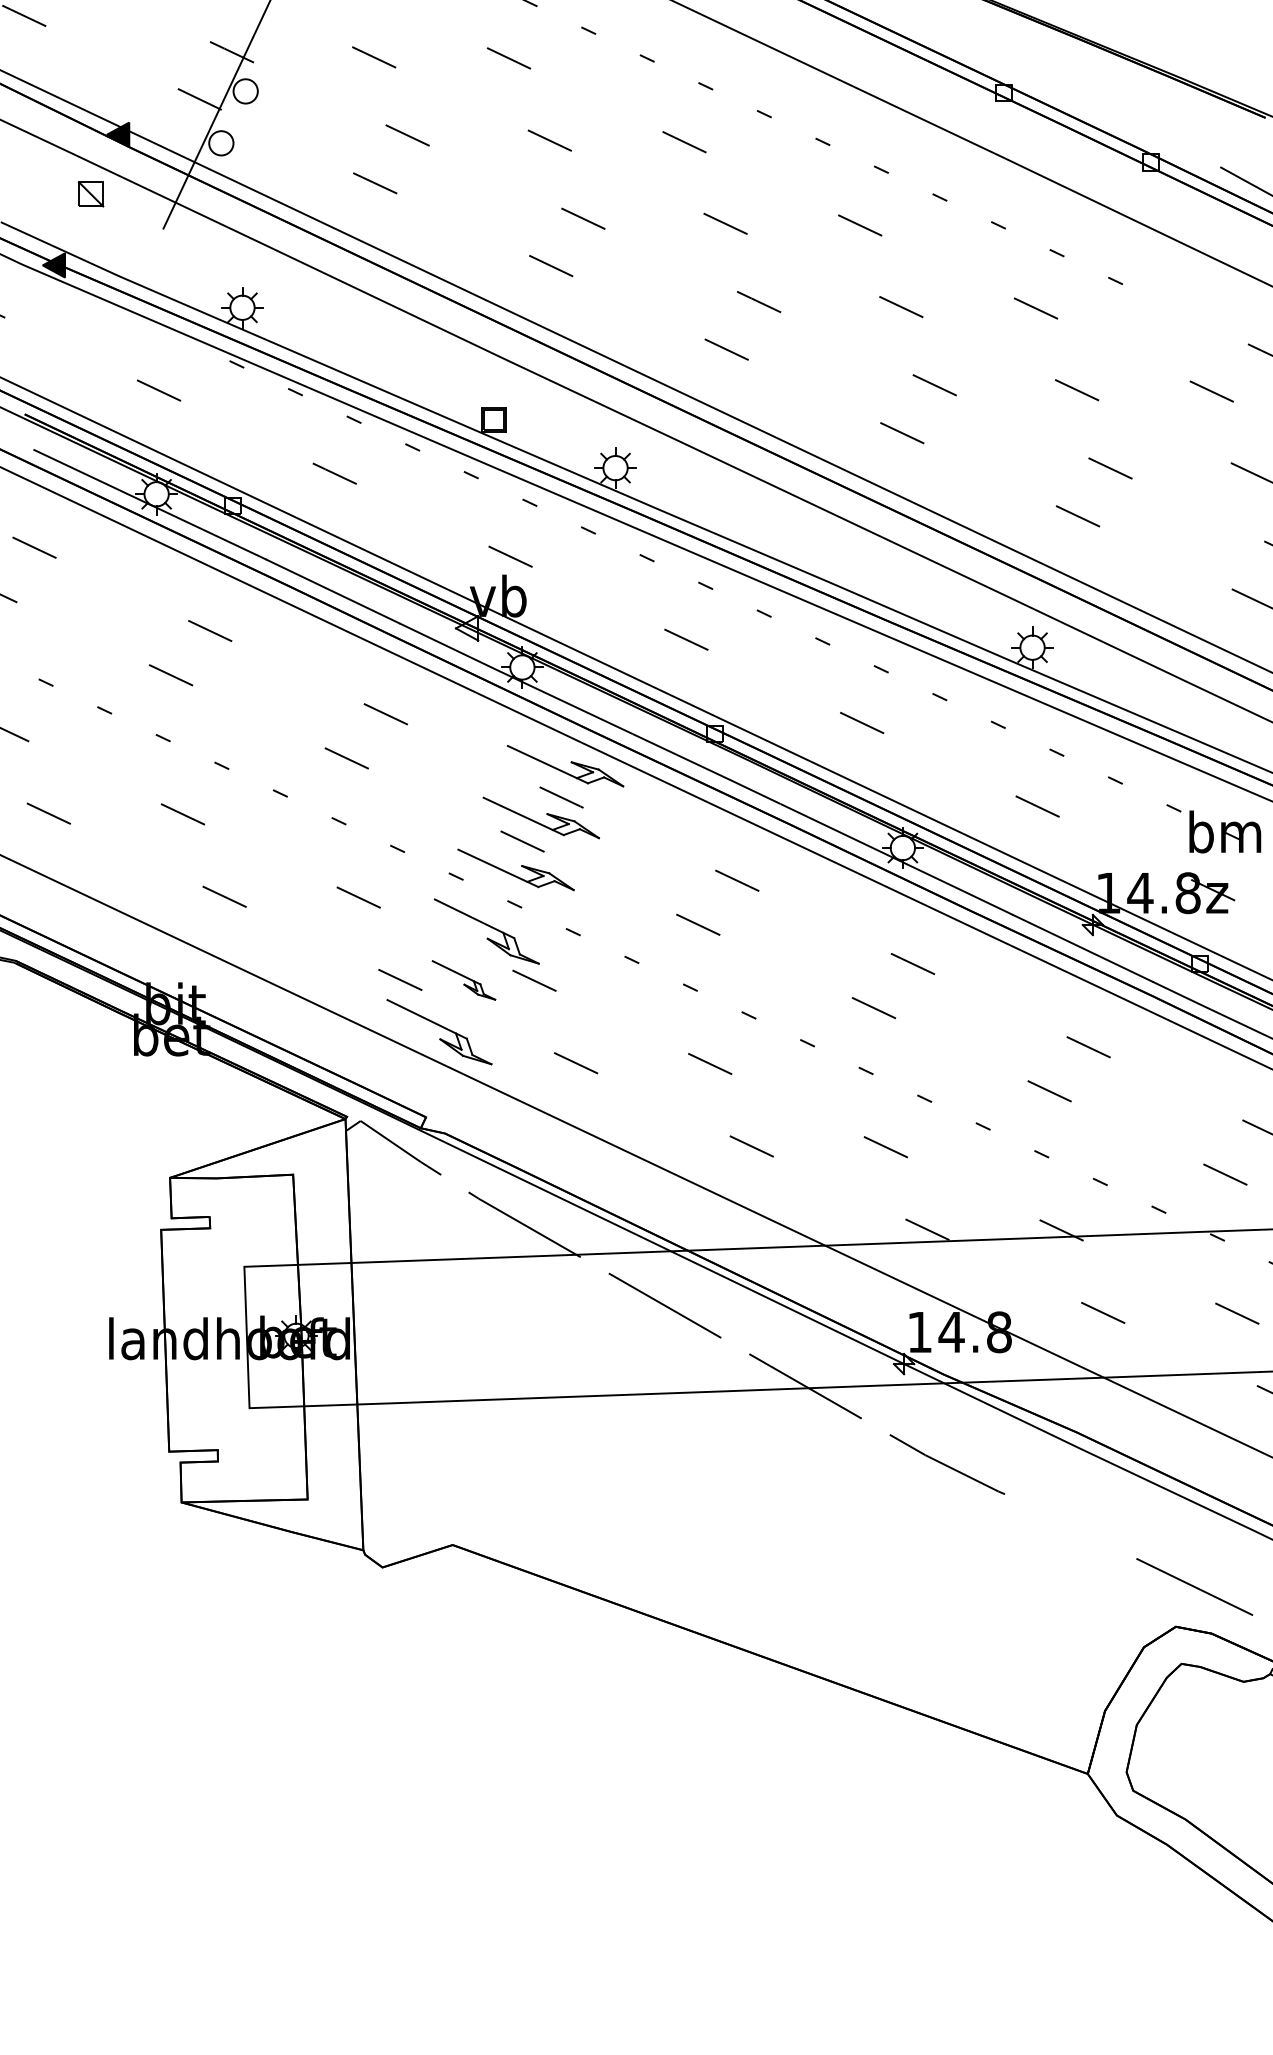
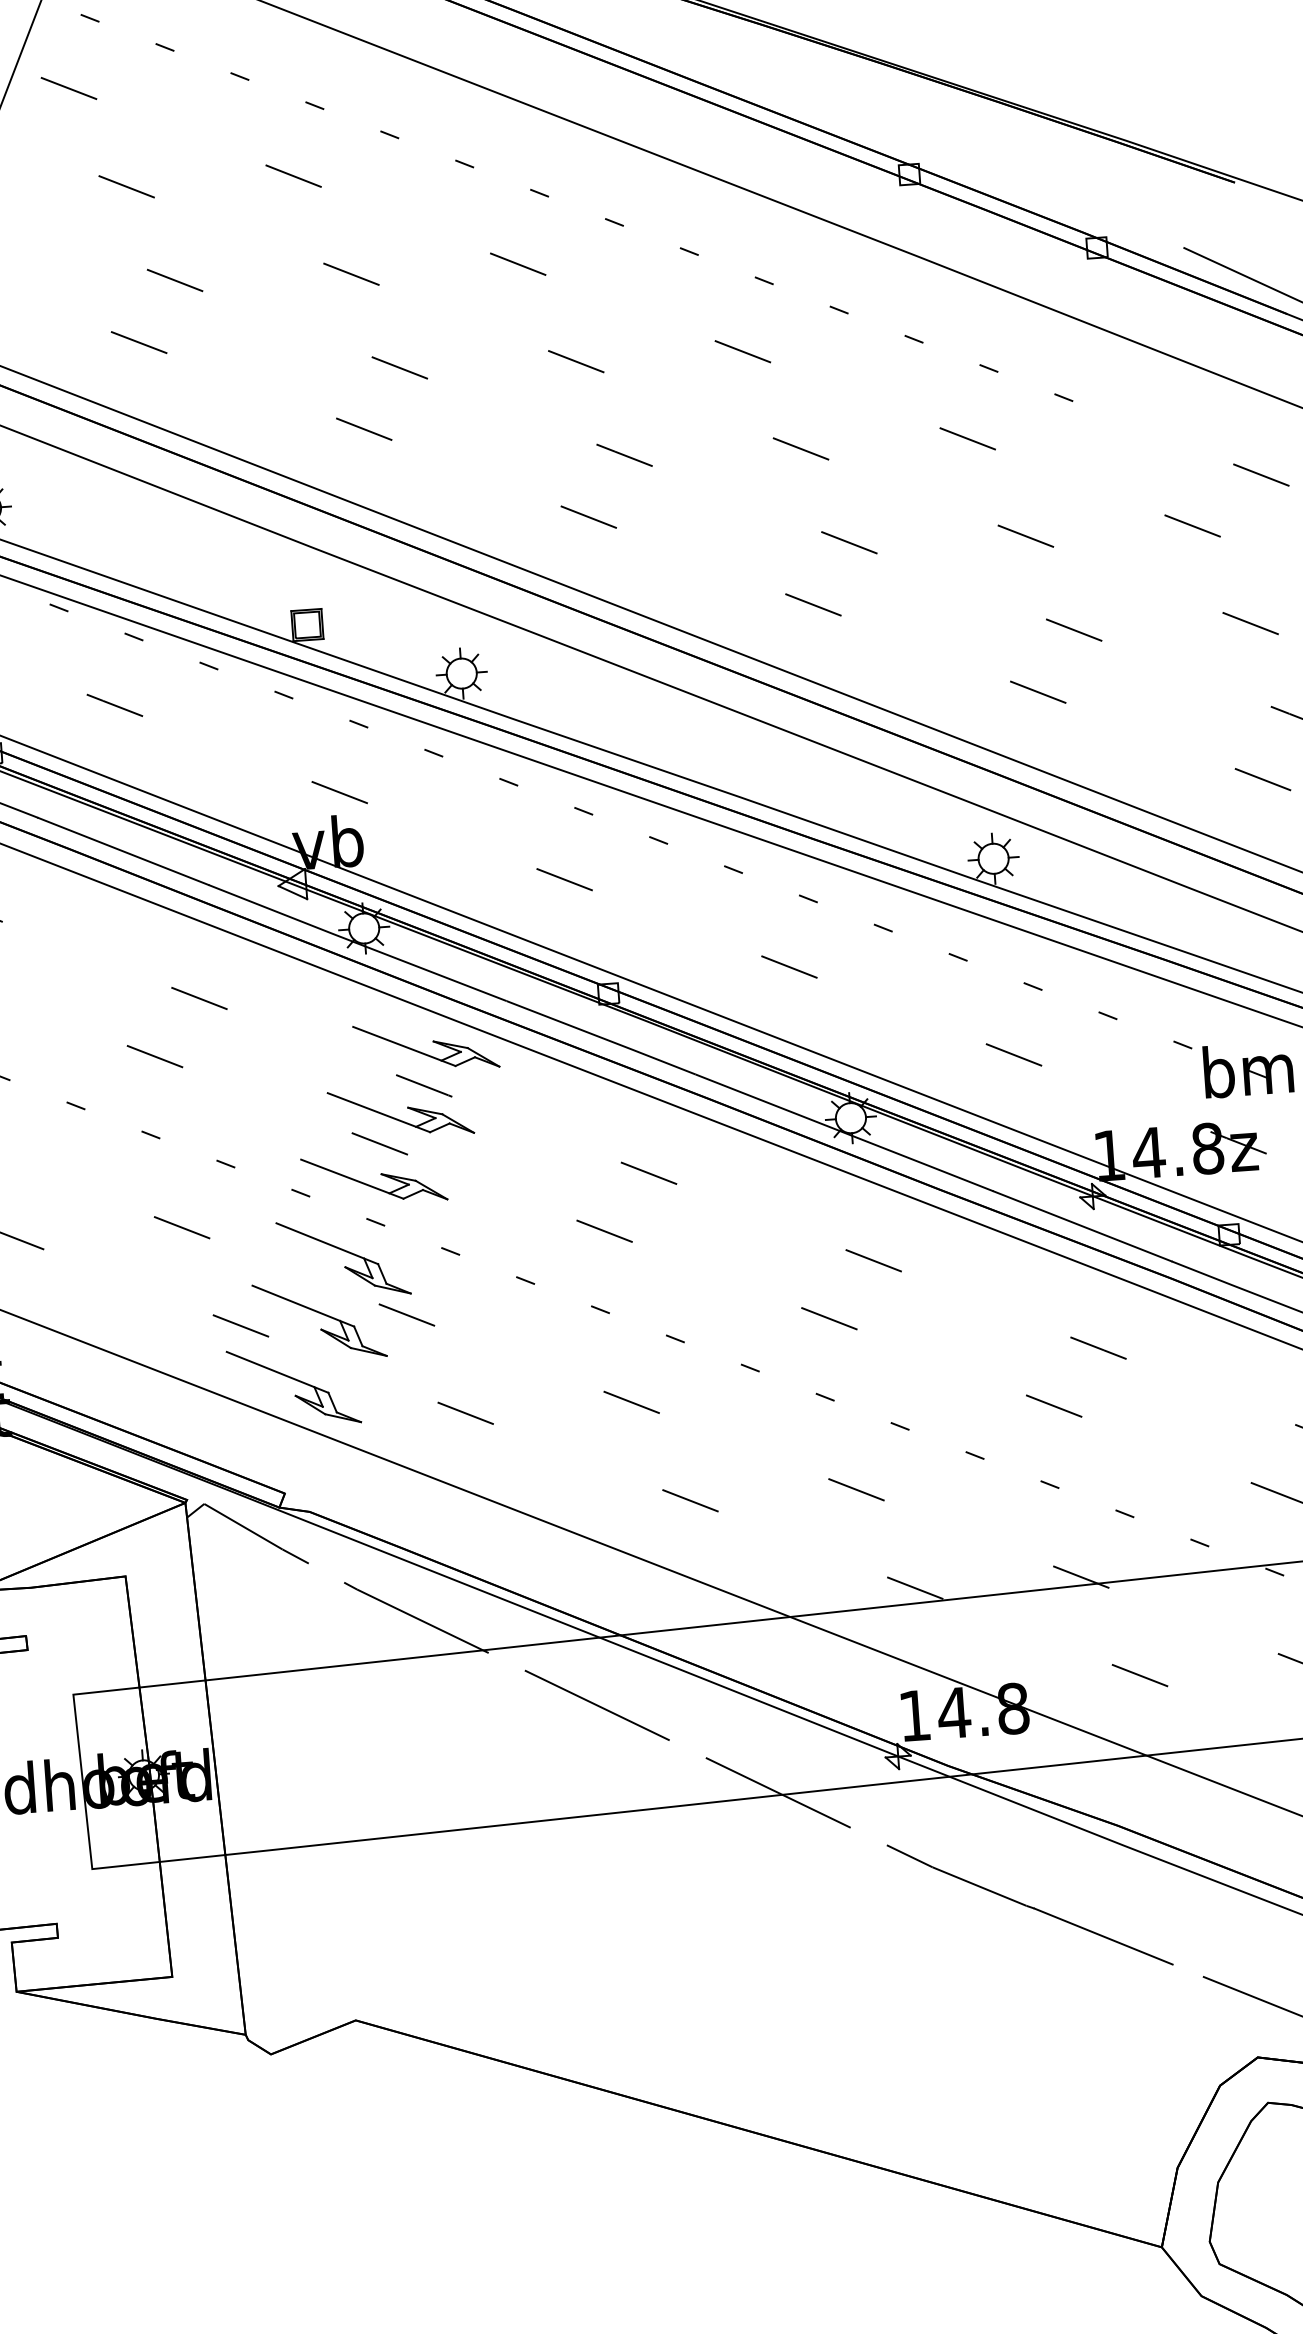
part: (463, 980) -> (319, 1321), size x1.67
line: (1058, 1520) -> (1103, 1936), added

